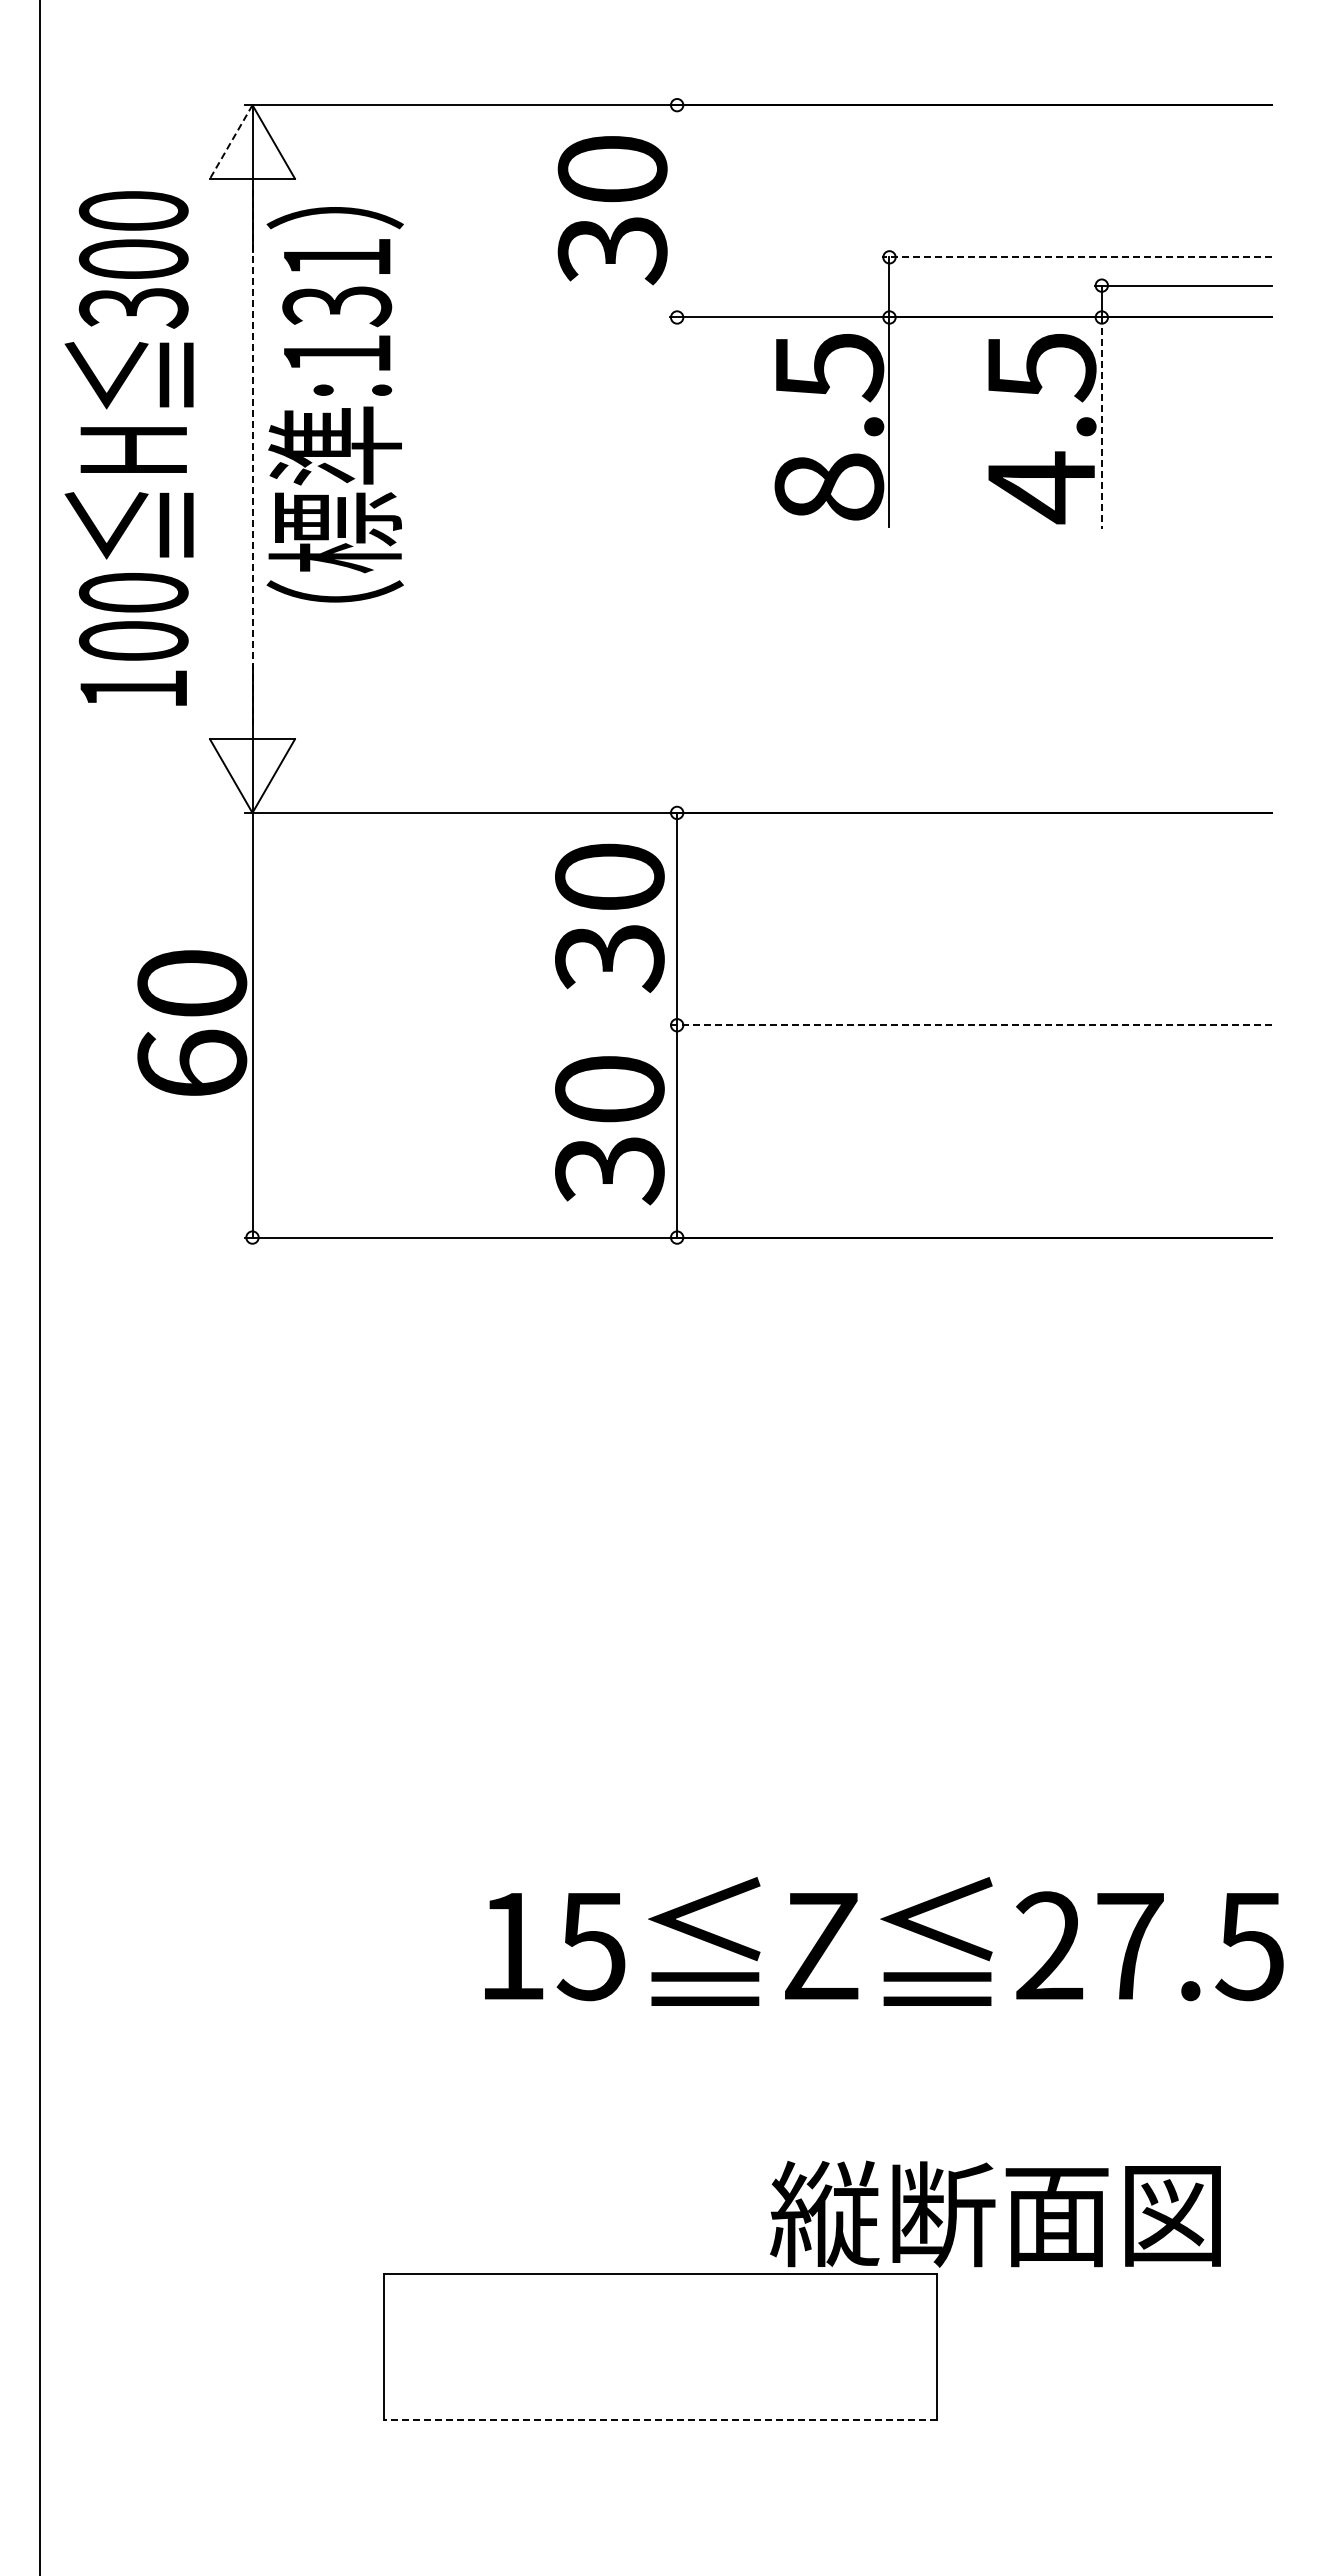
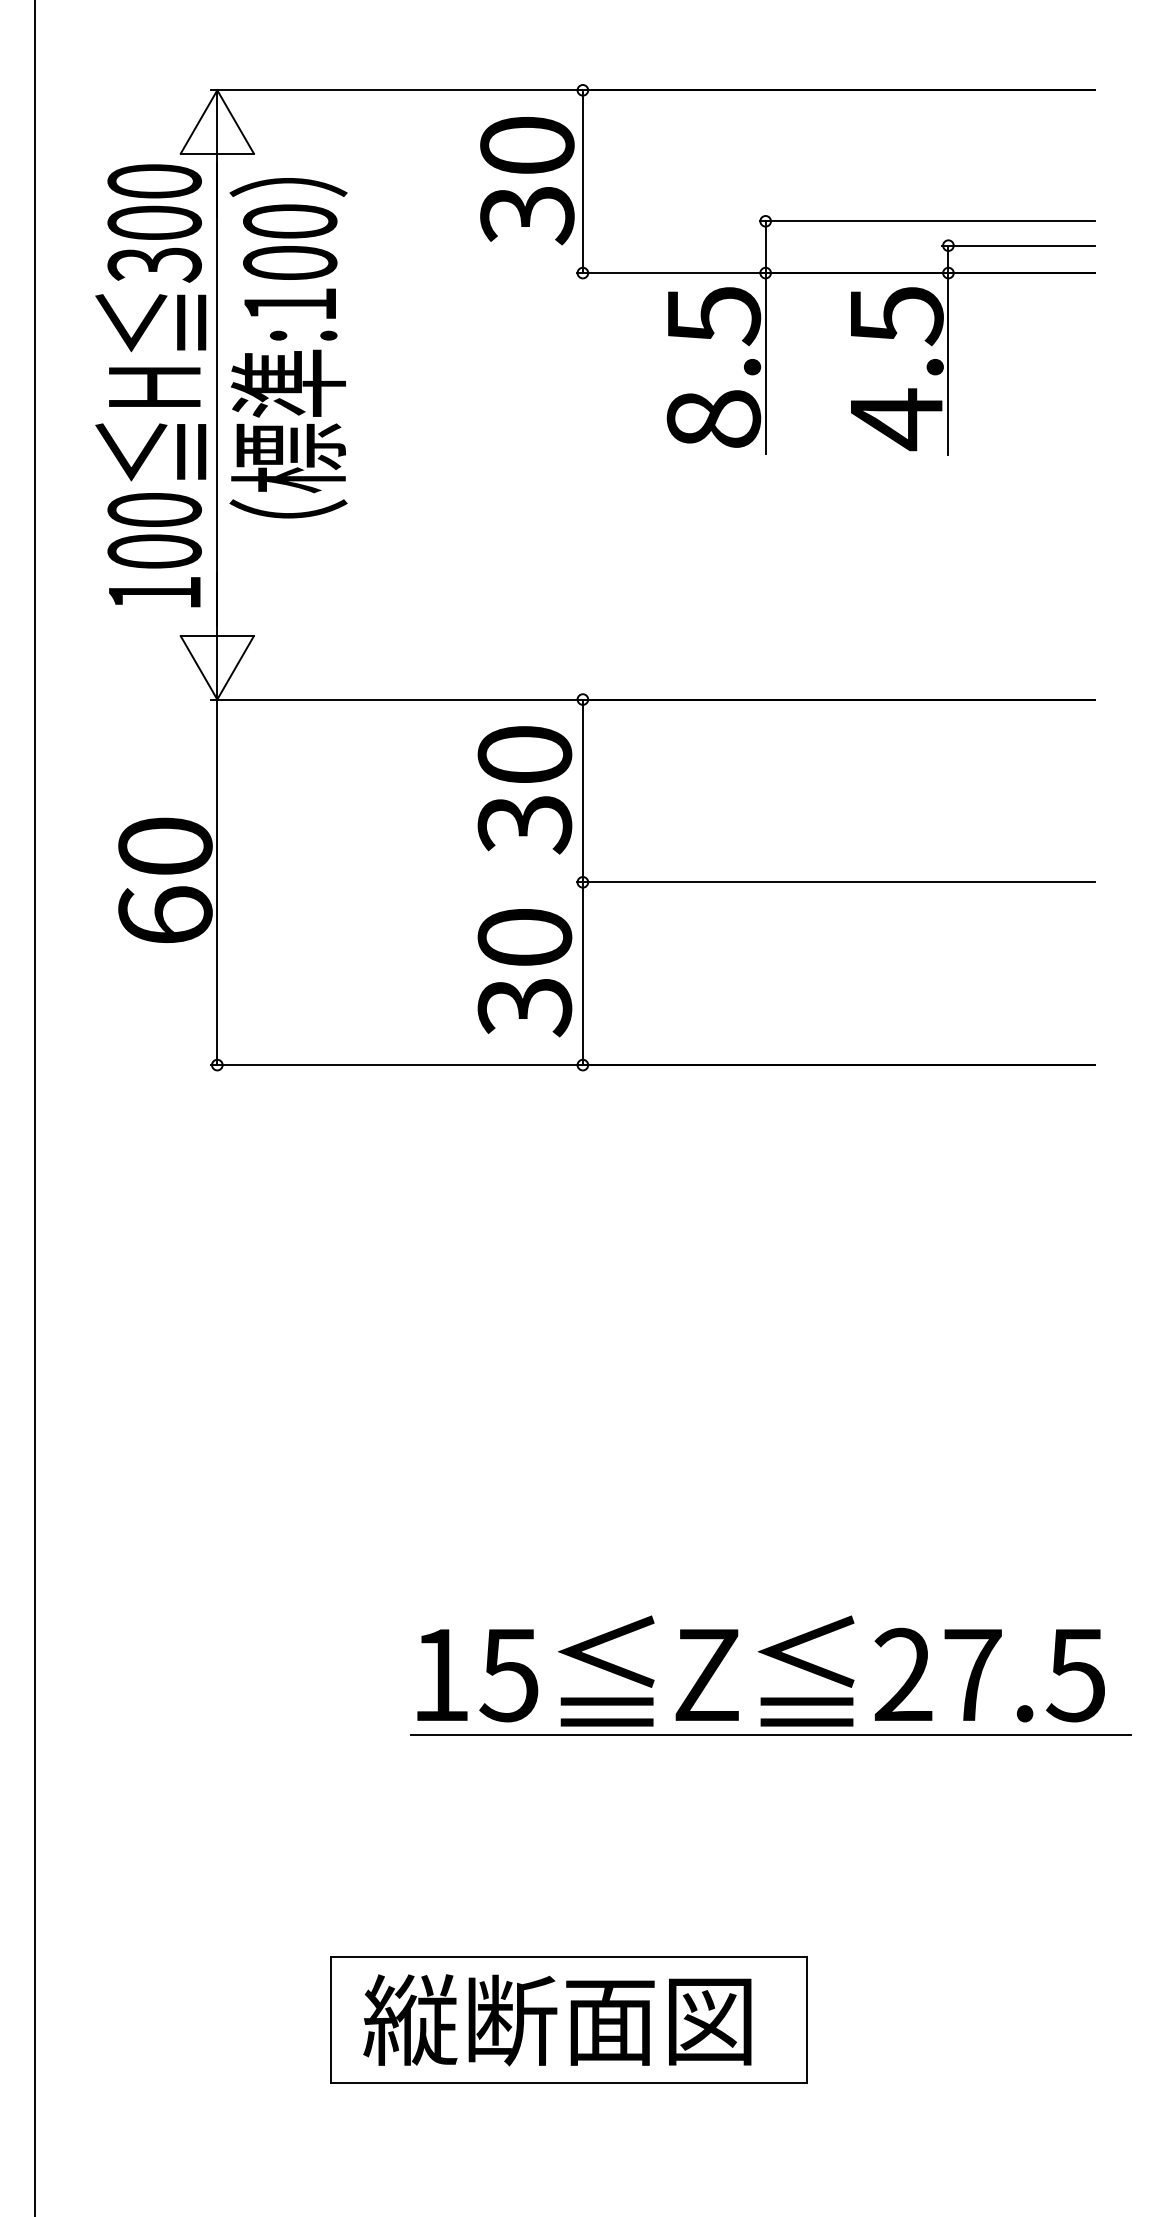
line: (231, 142) -> (199, 122), dashed -> solid
line: (677, 211) -> (583, 181), added
line: (1077, 257) -> (927, 221), dashed -> solid
text: (337, 282) -> (290, 242), :131 -> :100
line: (1101, 423) -> (948, 364), dashed -> solid
text: (128, 448) -> (150, 385), moved
line: (252, 459) -> (217, 395), dashed -> solid
line: (970, 1025) -> (835, 882), dashed -> solid
line: (895, 2016) -> (770, 1735), added
text: (995, 2213) -> (557, 2019), moved
line: (660, 2419) -> (568, 2082), dashed -> solid

